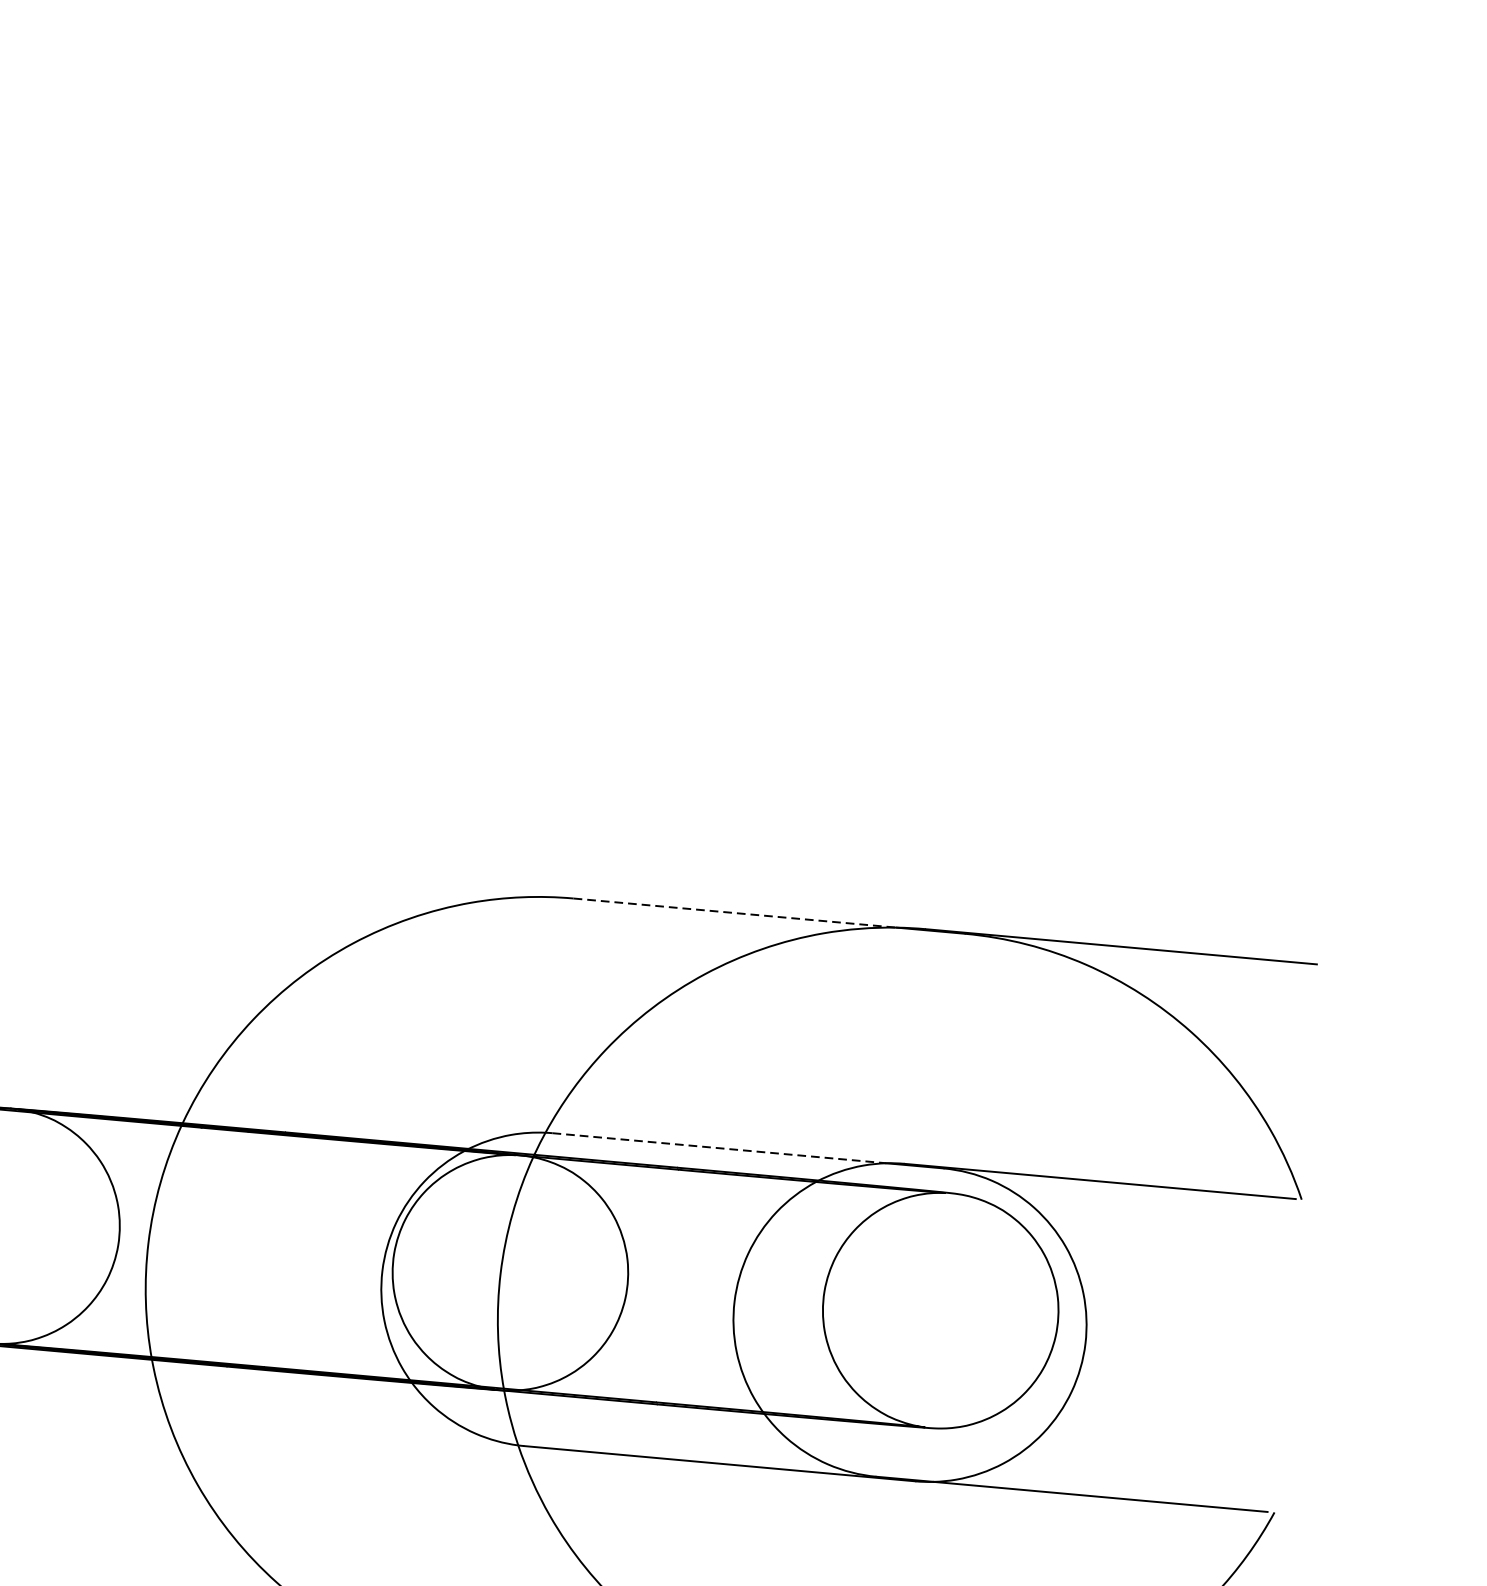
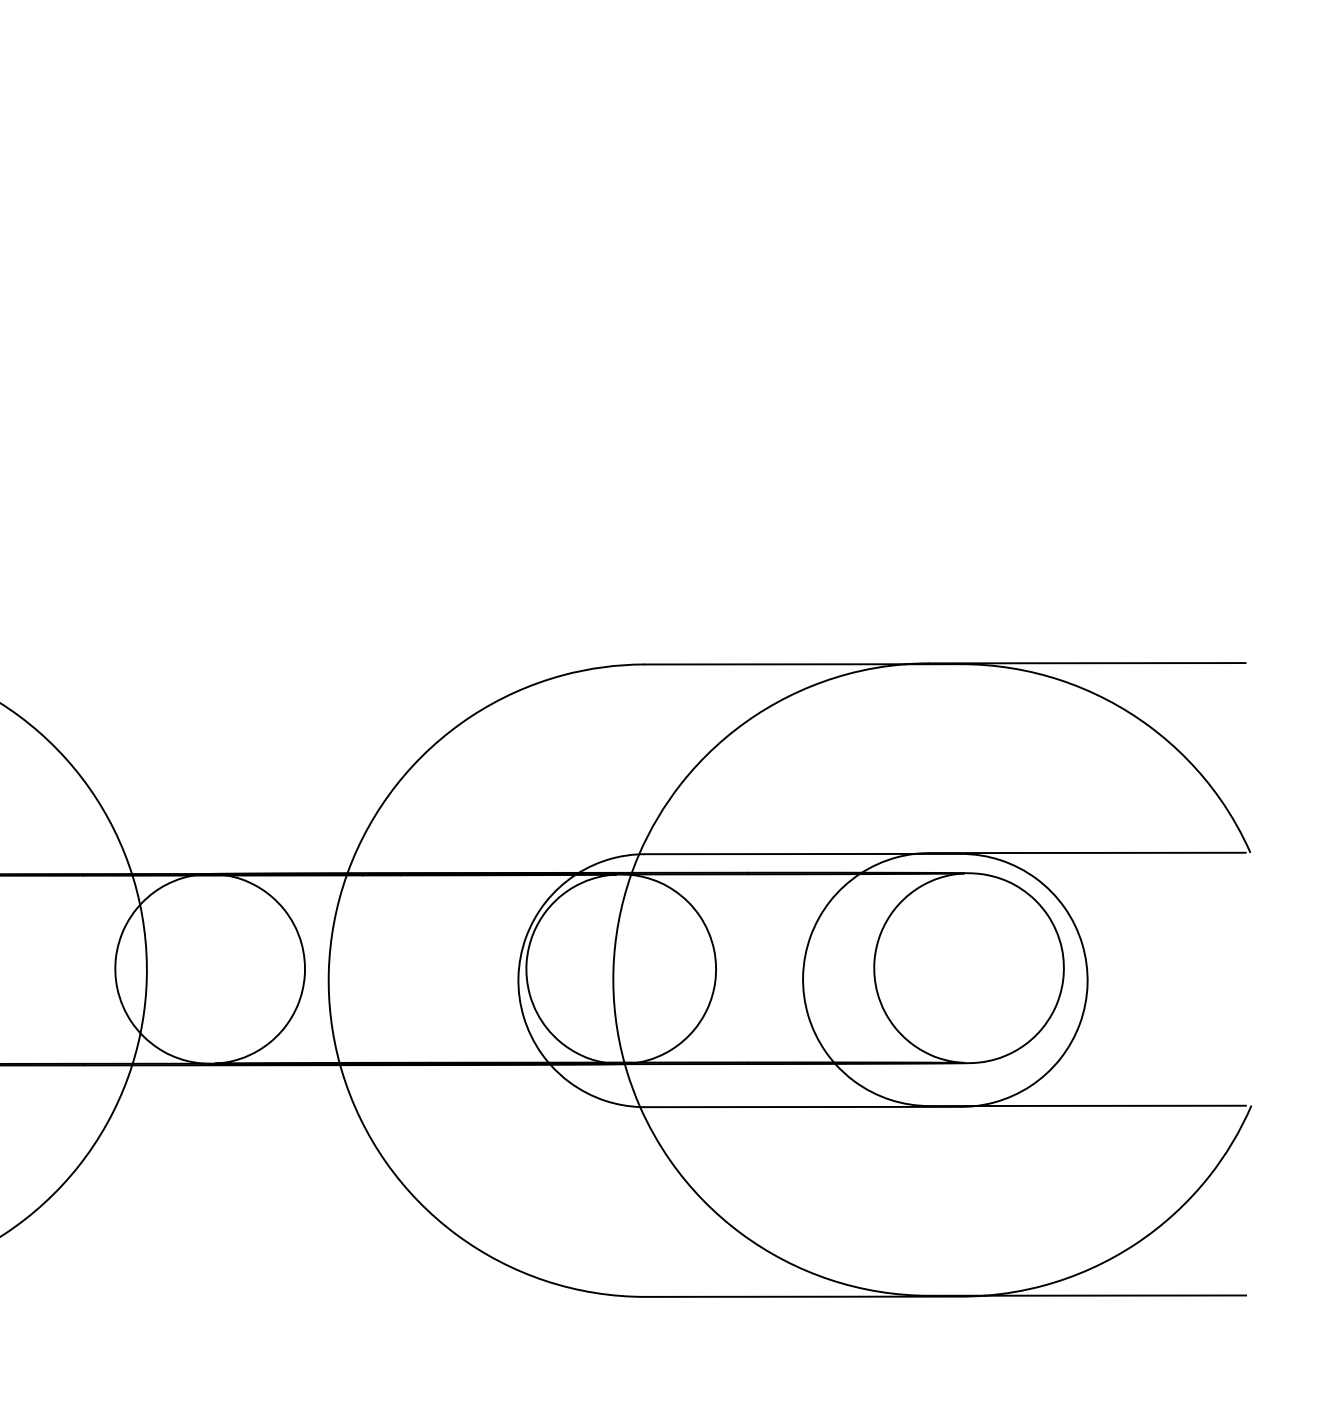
line: (735, 913) -> (775, 664), dashed -> solid
line: (719, 1148) -> (779, 854), dashed -> solid

